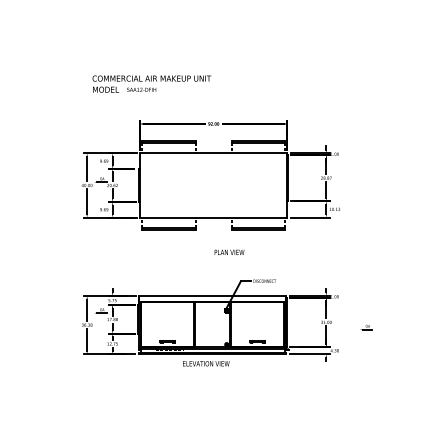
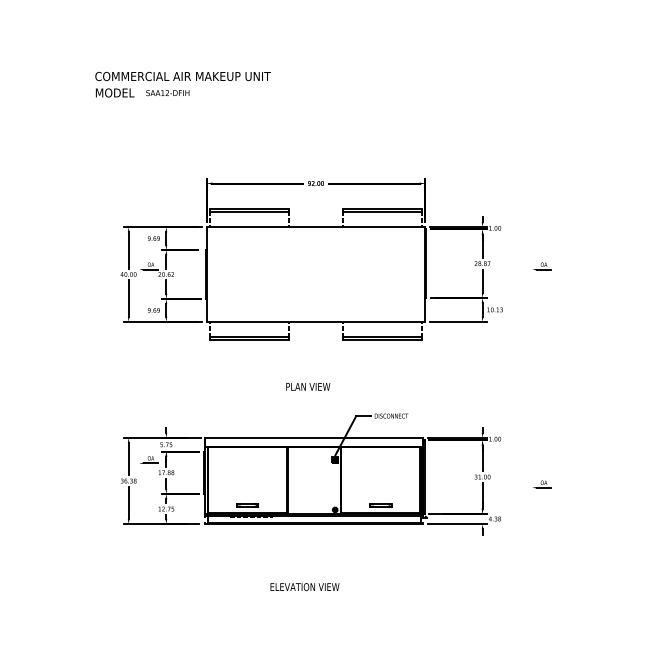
text: (151, 83) -> (182, 83), moved
part: (366, 179) -> (541, 265), added
text: (229, 251) -> (308, 385), moved
text: (206, 363) -> (305, 586), moved

